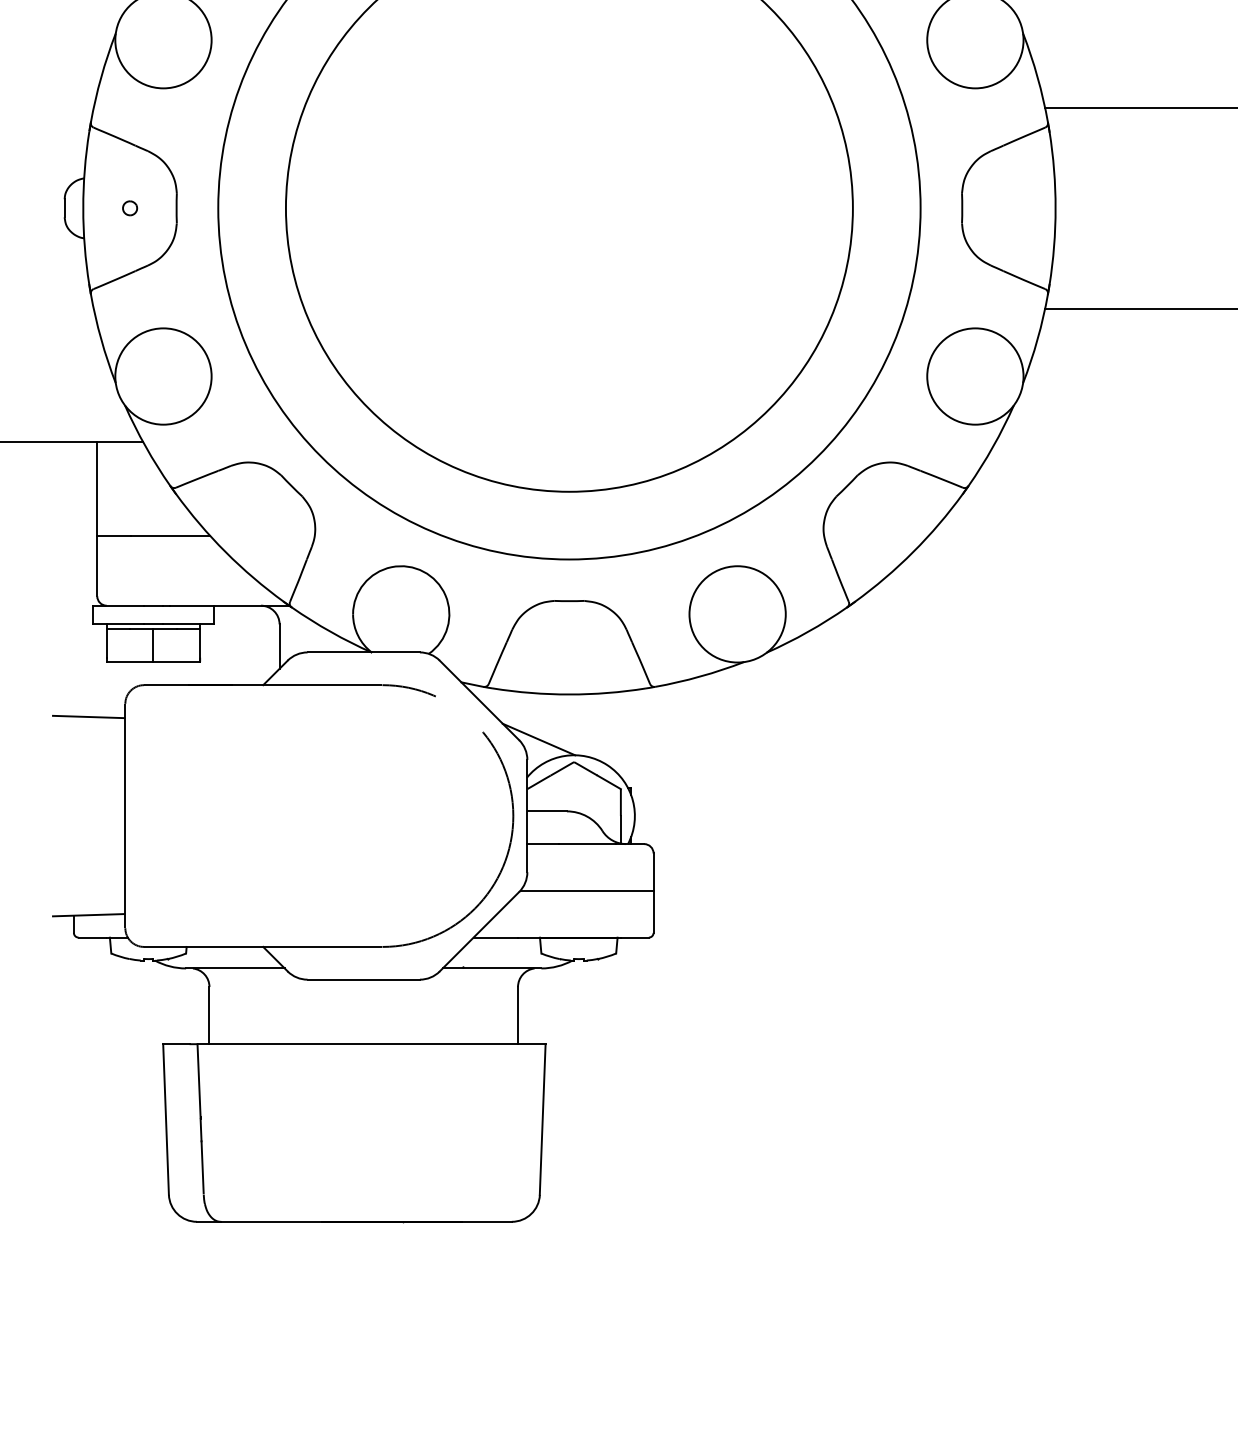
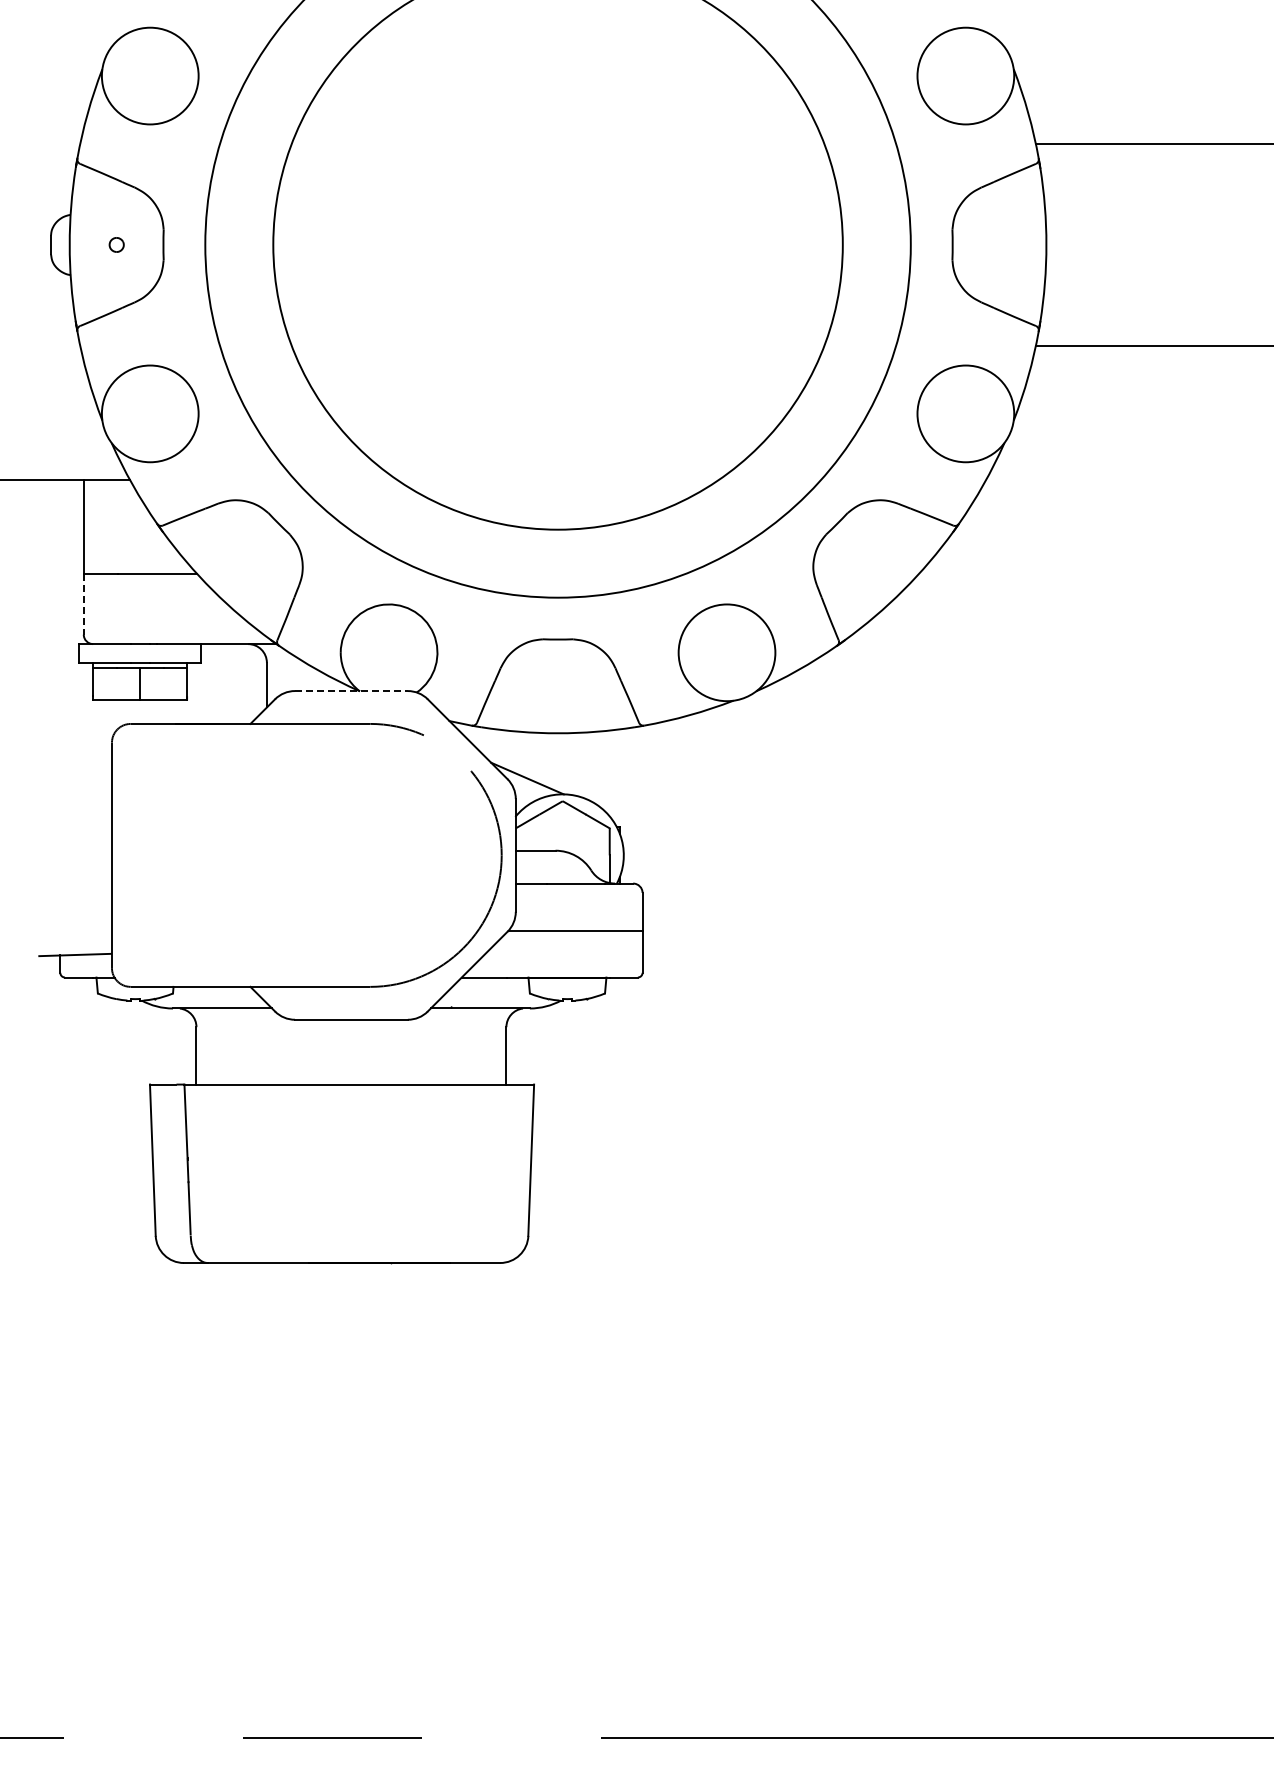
line: (97, 566) -> (83, 604), solid -> dashed
line: (363, 652) -> (351, 691), solid -> dashed
line: (88, 716) -> (74, 755), removed

